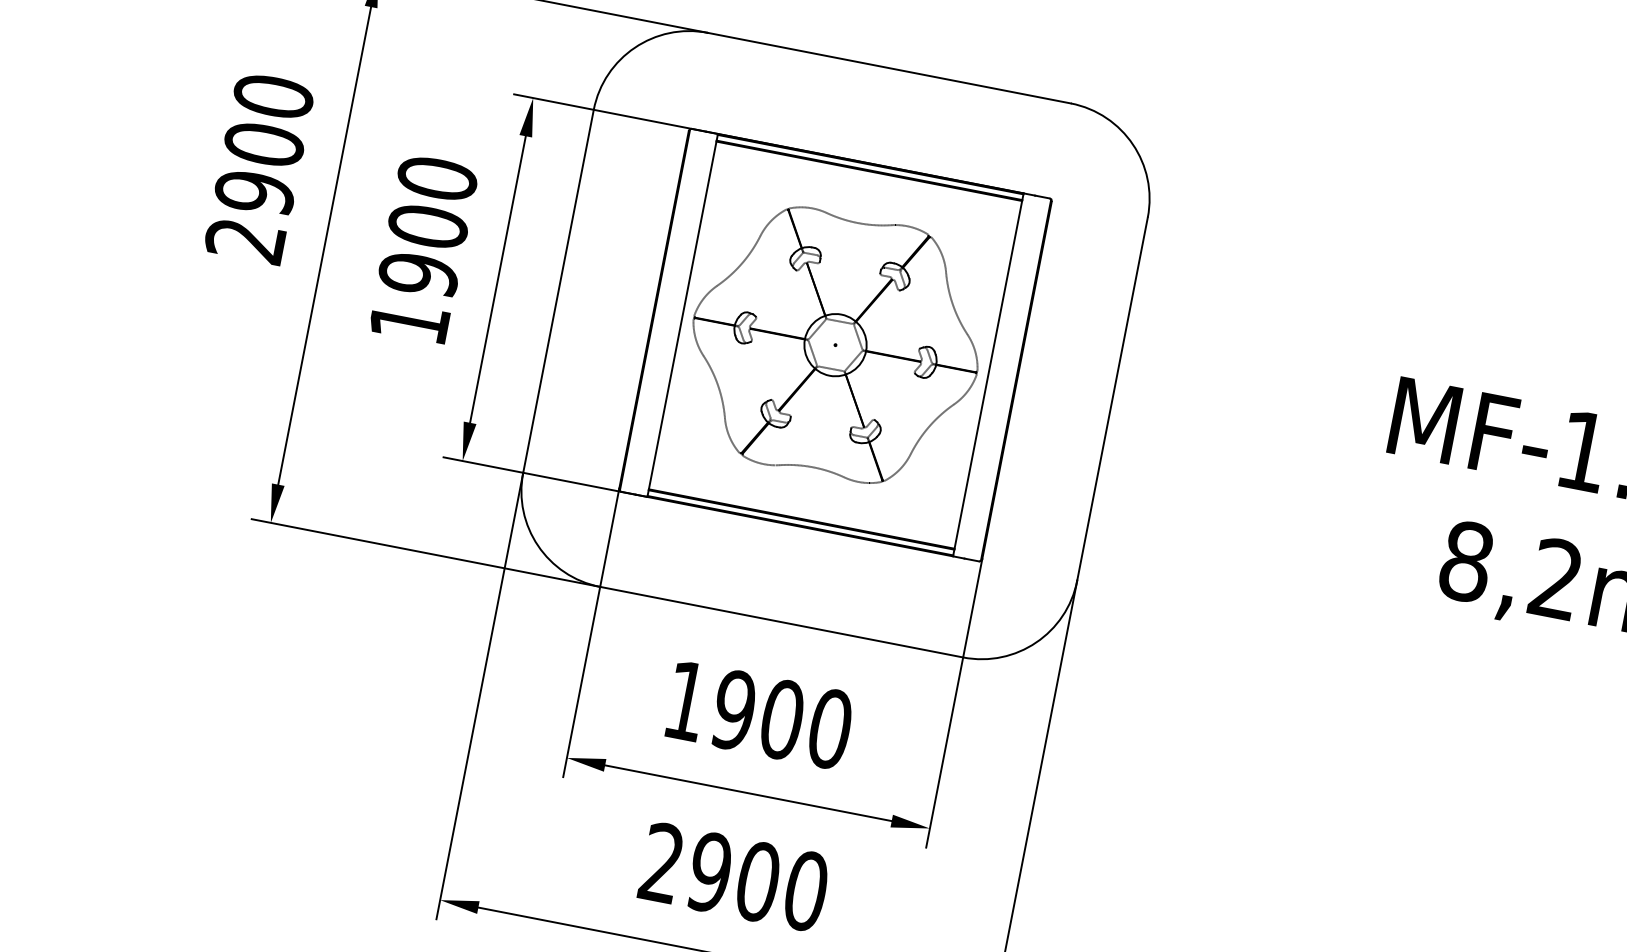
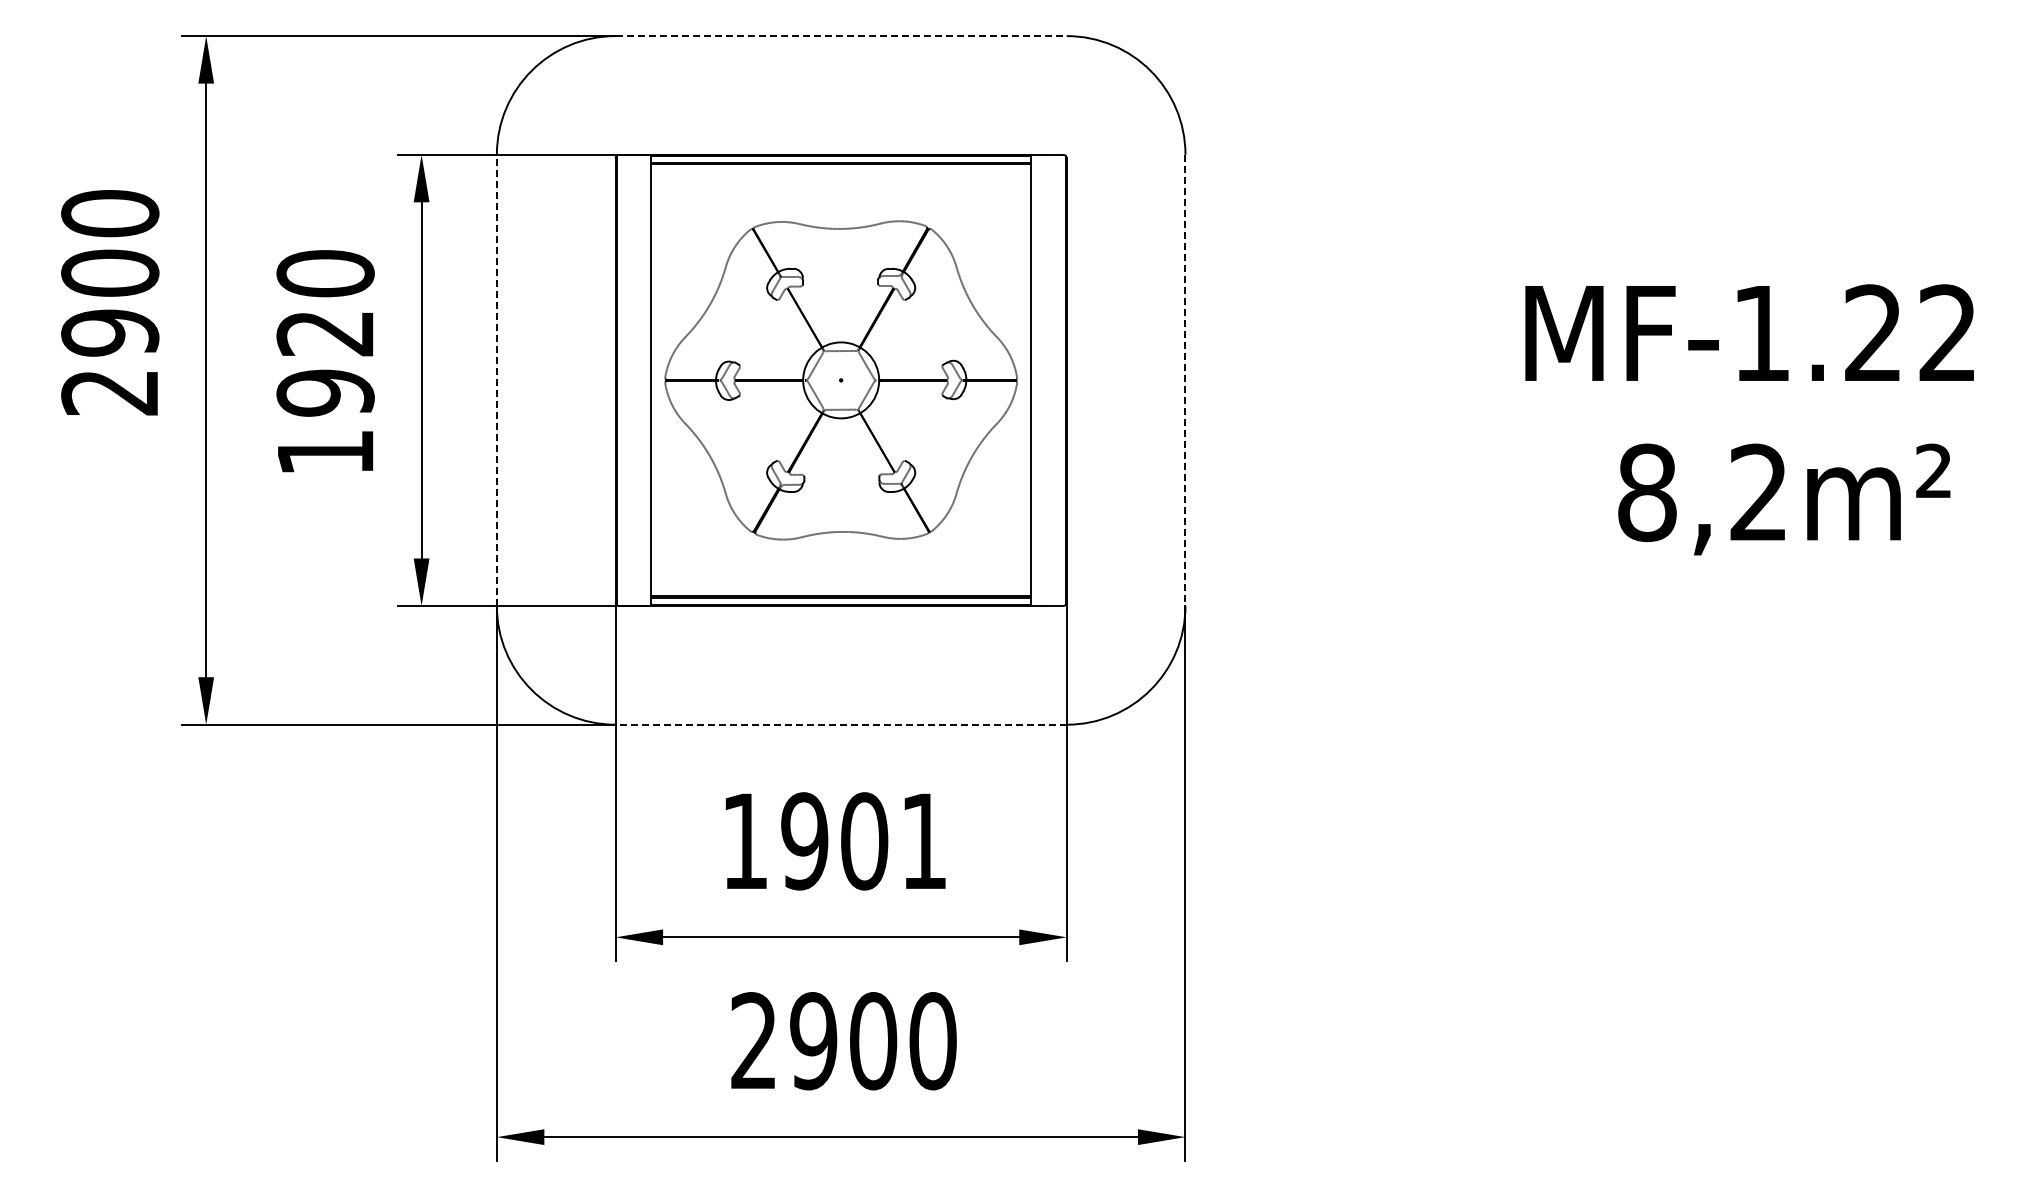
line: (889, 68) -> (841, 36), solid -> dashed
text: (428, 225) -> (325, 332), 1900 -> 1920
line: (558, 291) -> (496, 380), solid -> dashed
line: (1112, 399) -> (1185, 380), solid -> dashed
line: (781, 622) -> (841, 724), solid -> dashed
text: (829, 729) -> (923, 841), 1900 -> 1901

